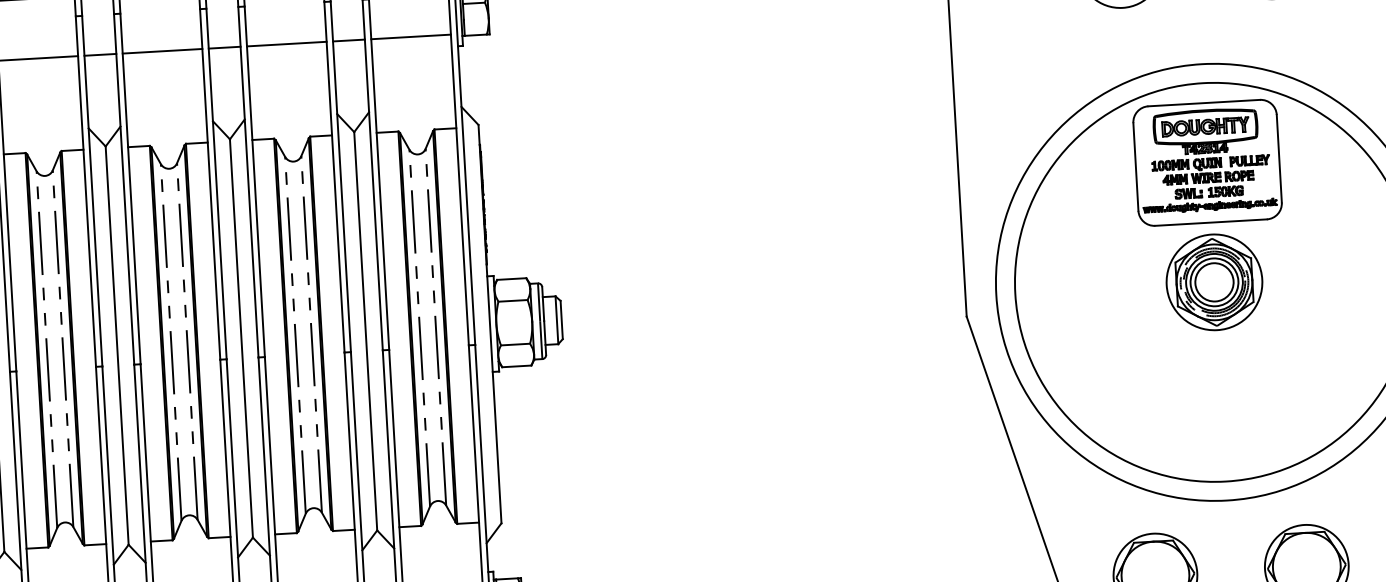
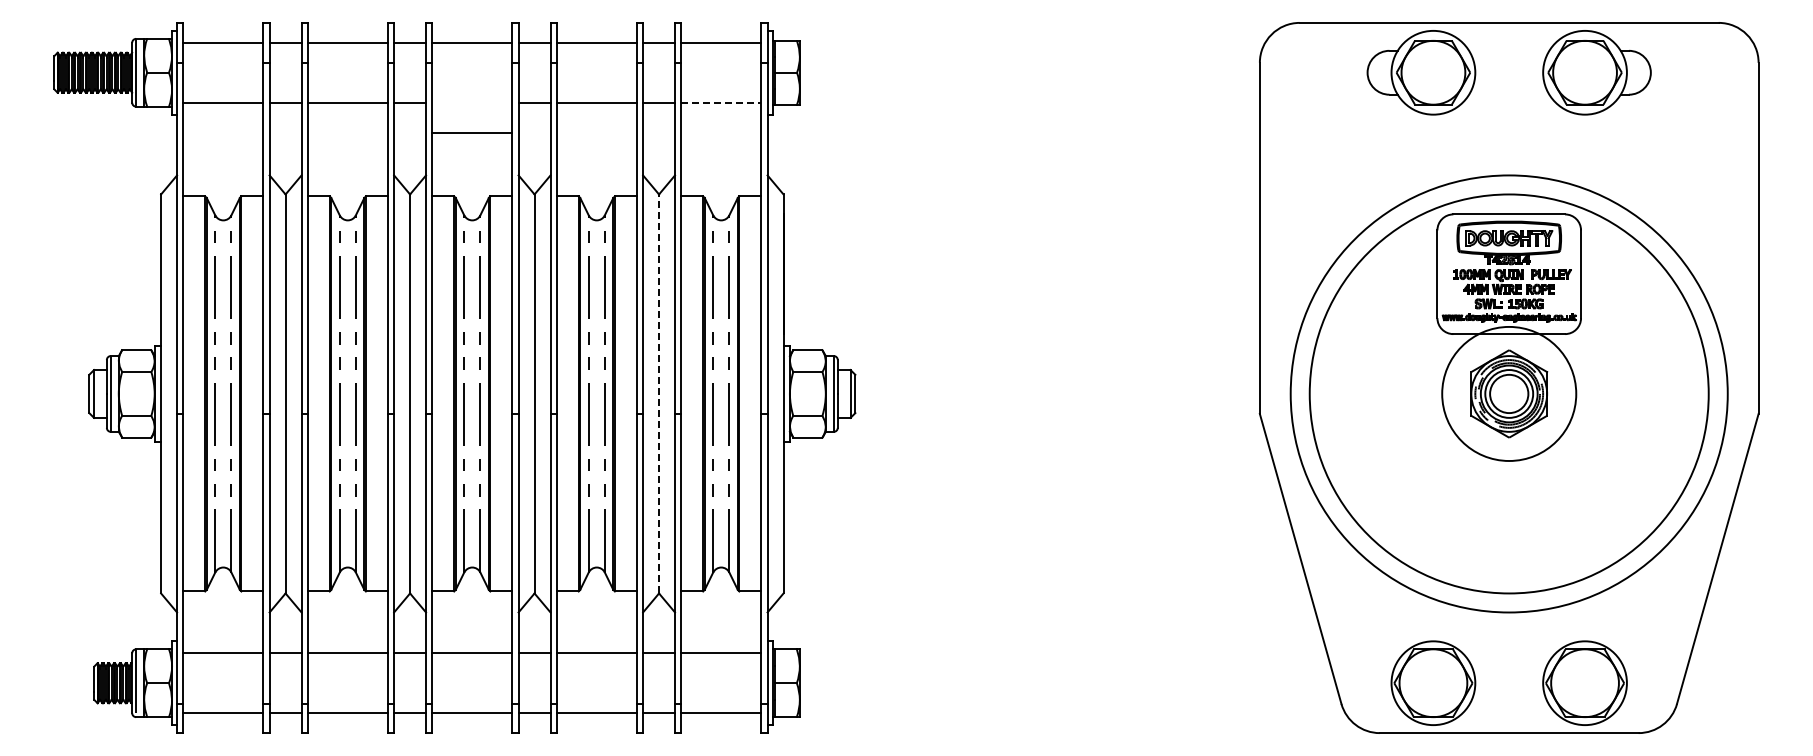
line: (411, 36) -> (721, 102), solid -> dashed
line: (162, 51) -> (472, 132), moved
circle: (1214, 281) -> (1509, 393), size x1.4
line: (366, 330) -> (659, 393), solid -> dashed

